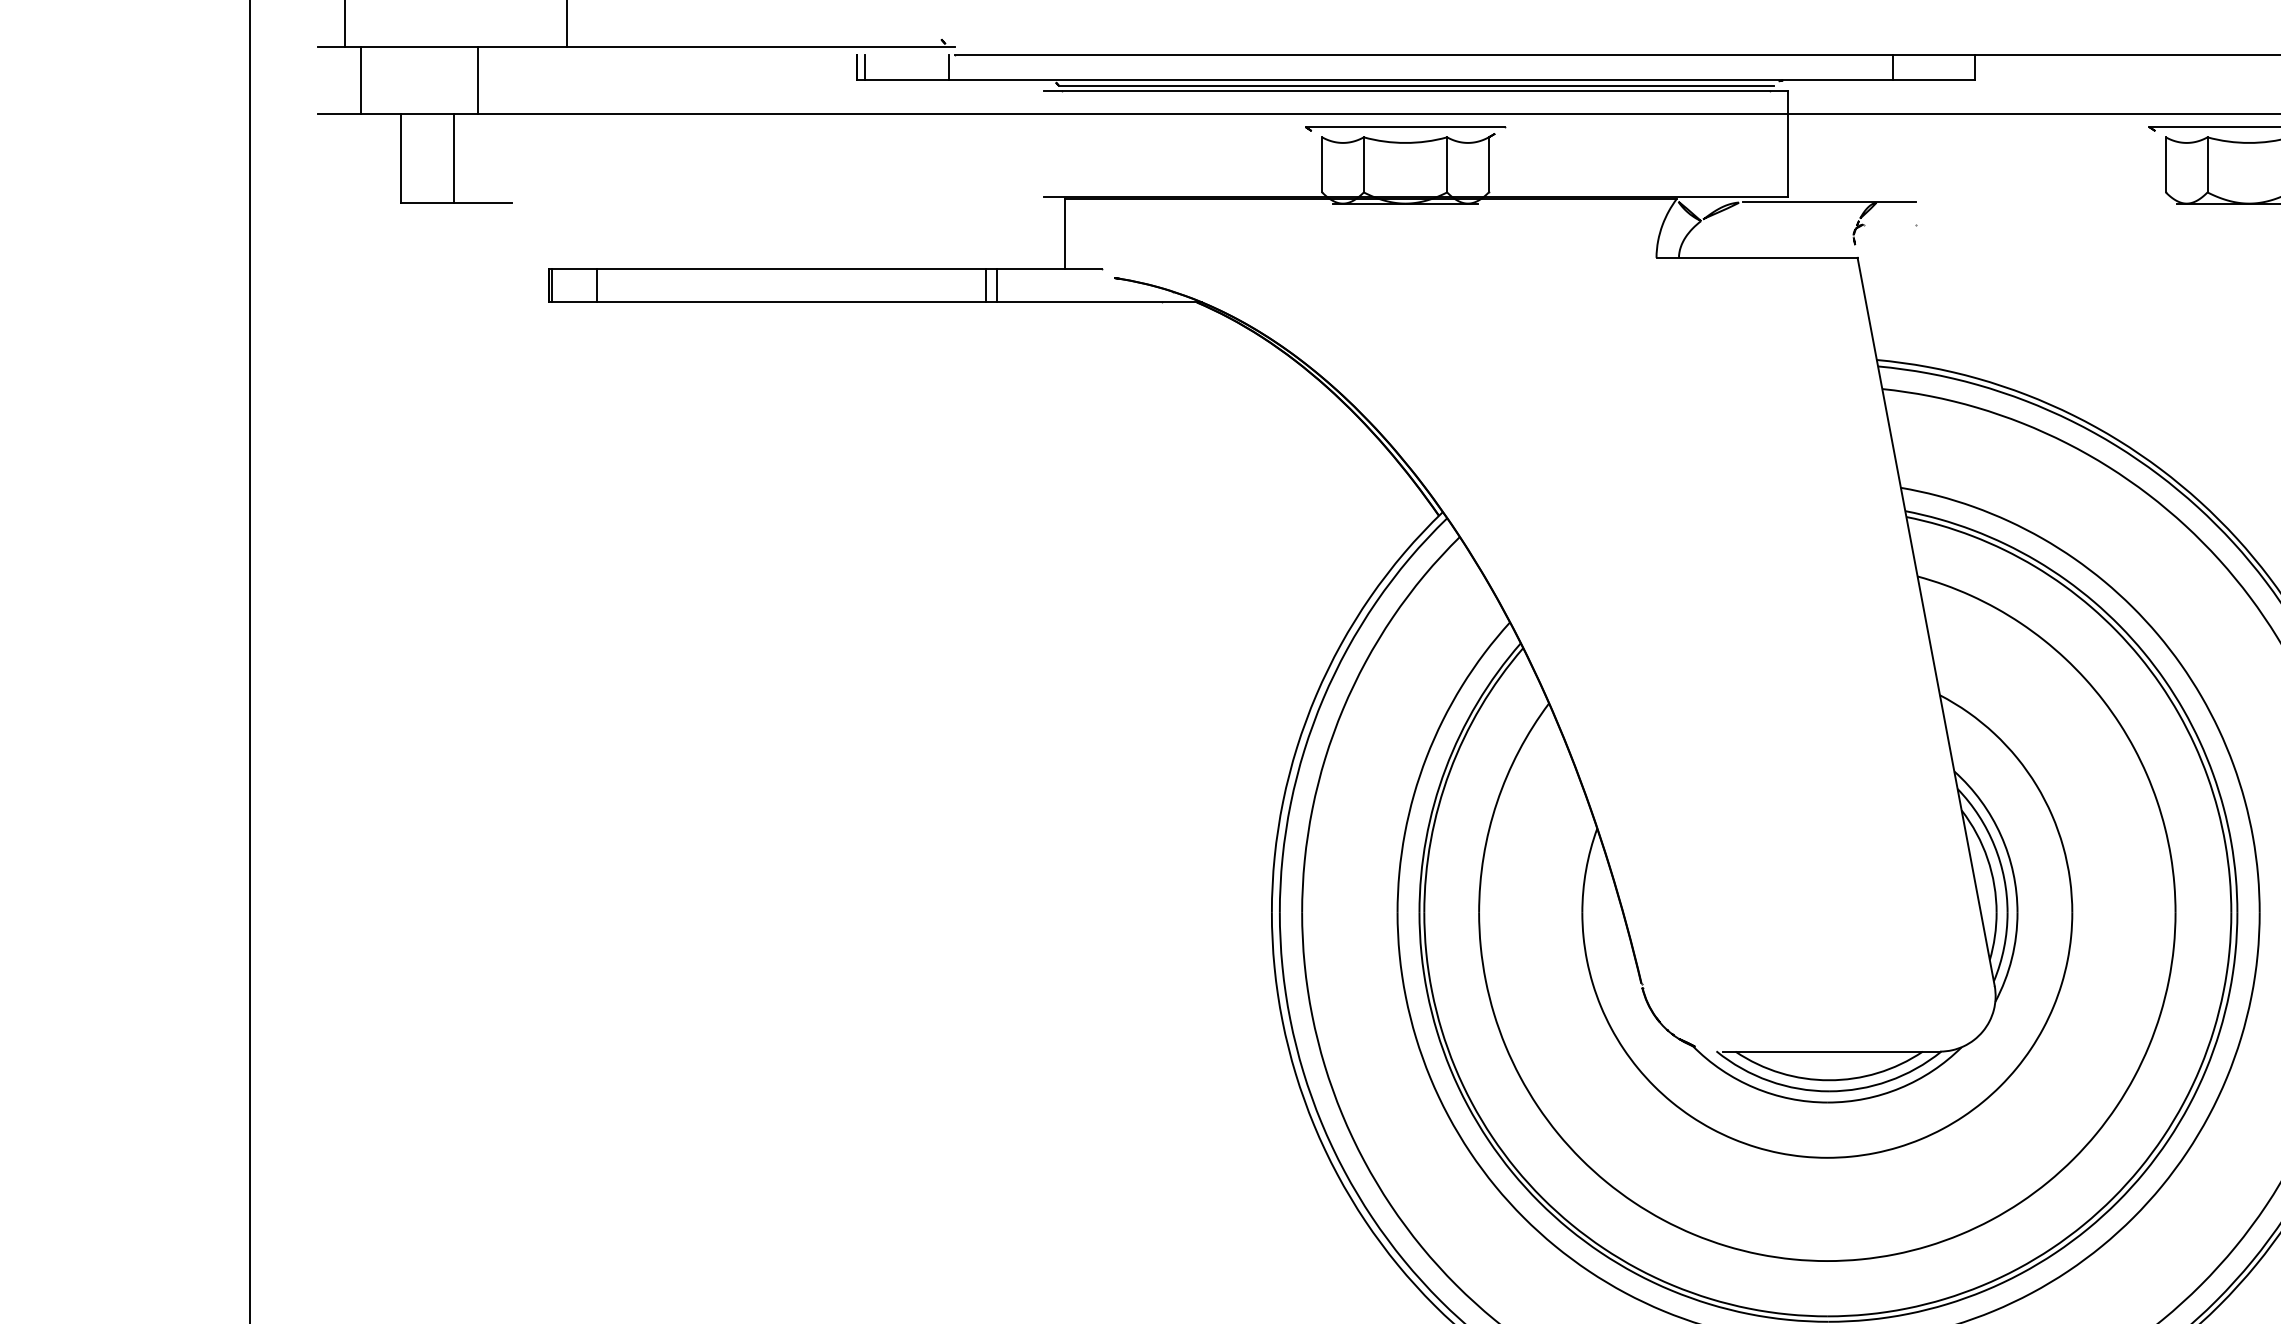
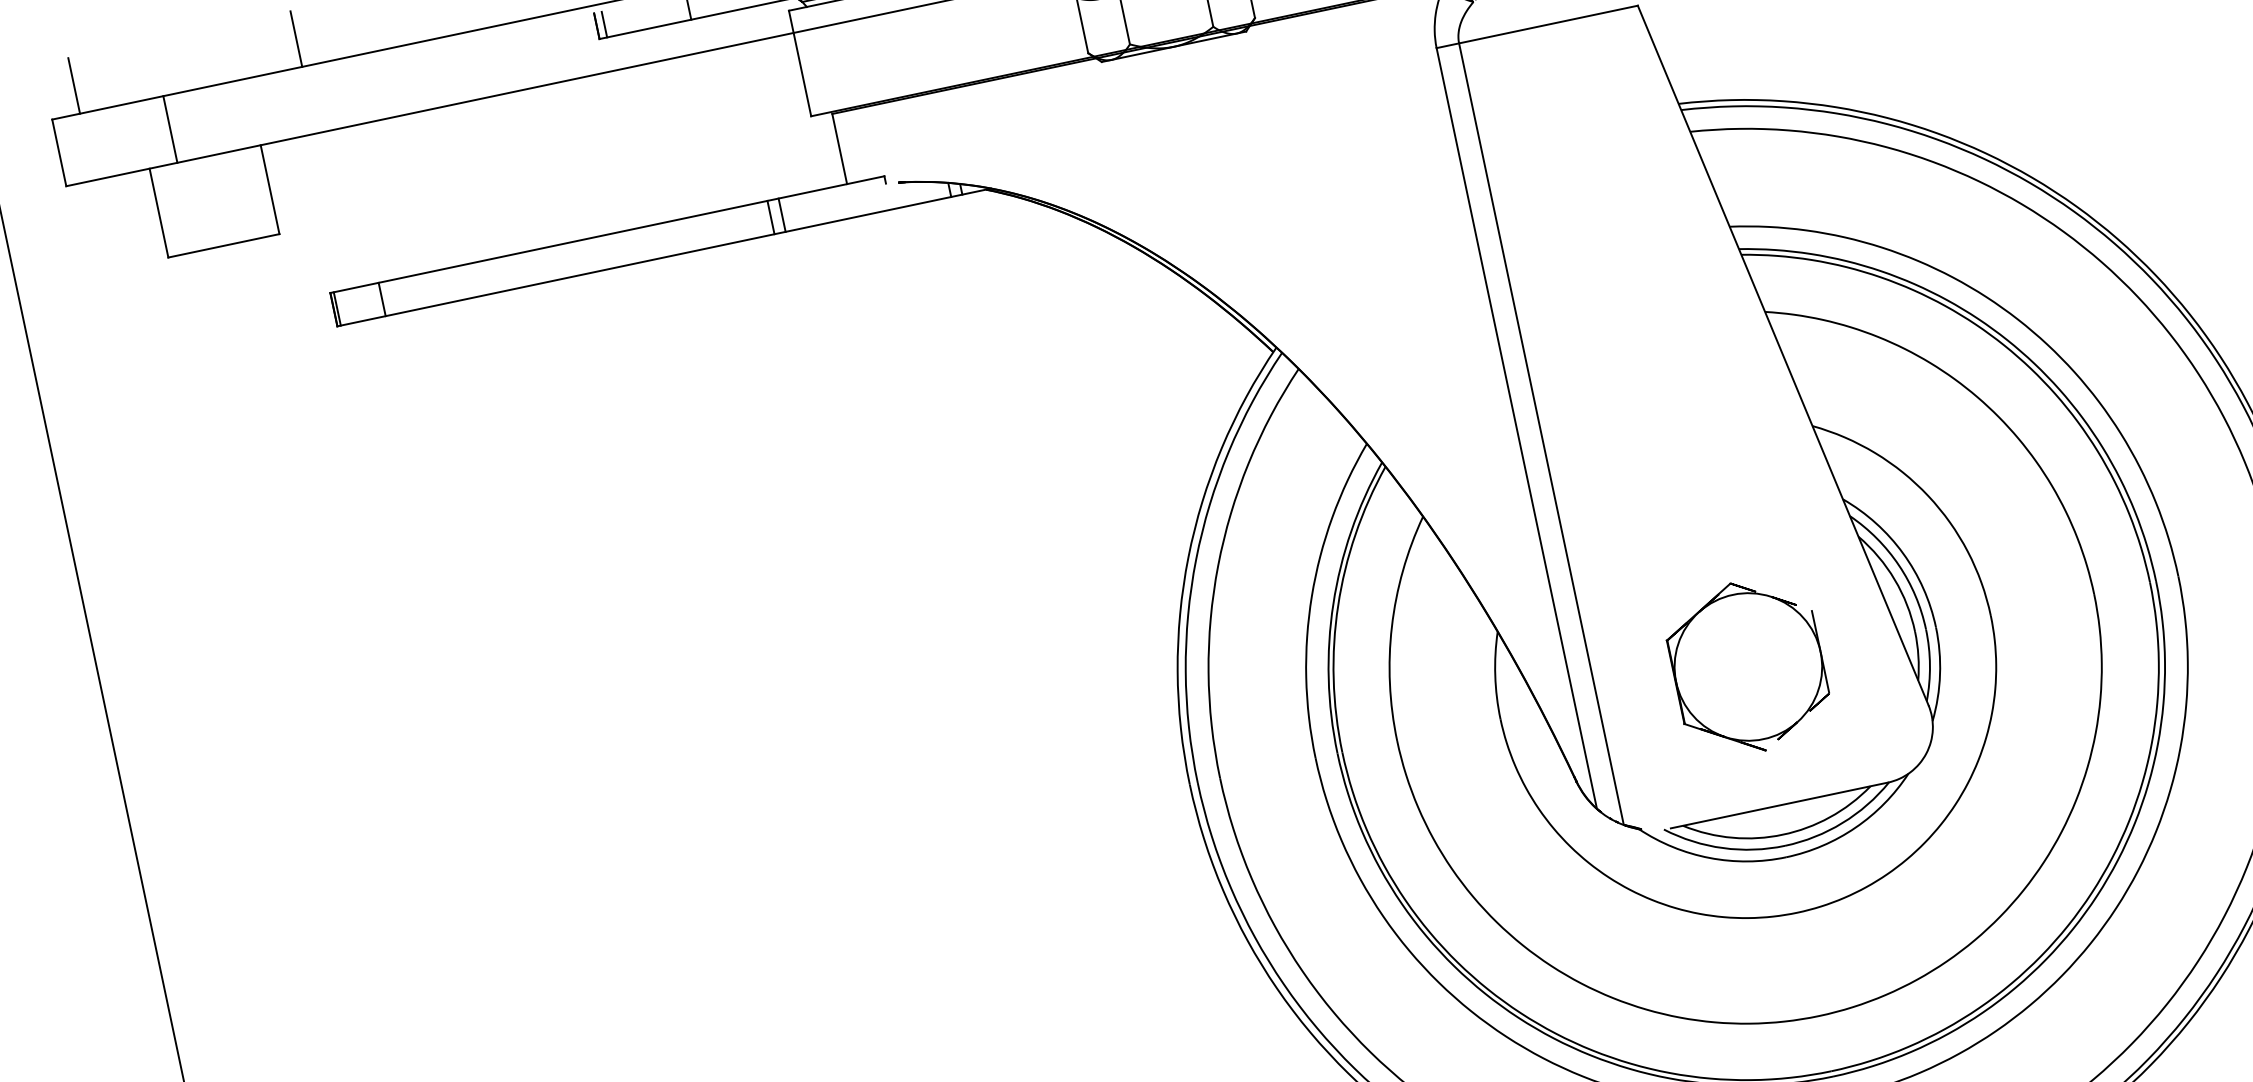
line: (360, 80) -> (59, 153), moved
line: (477, 80) -> (170, 129), moved
line: (1044, 143) -> (800, 62), added
line: (453, 157) -> (269, 189), moved
line: (1656, 637) -> (1516, 428), added
line: (1678, 647) -> (1540, 433), added
part: (1829, 912) -> (1747, 666), added

